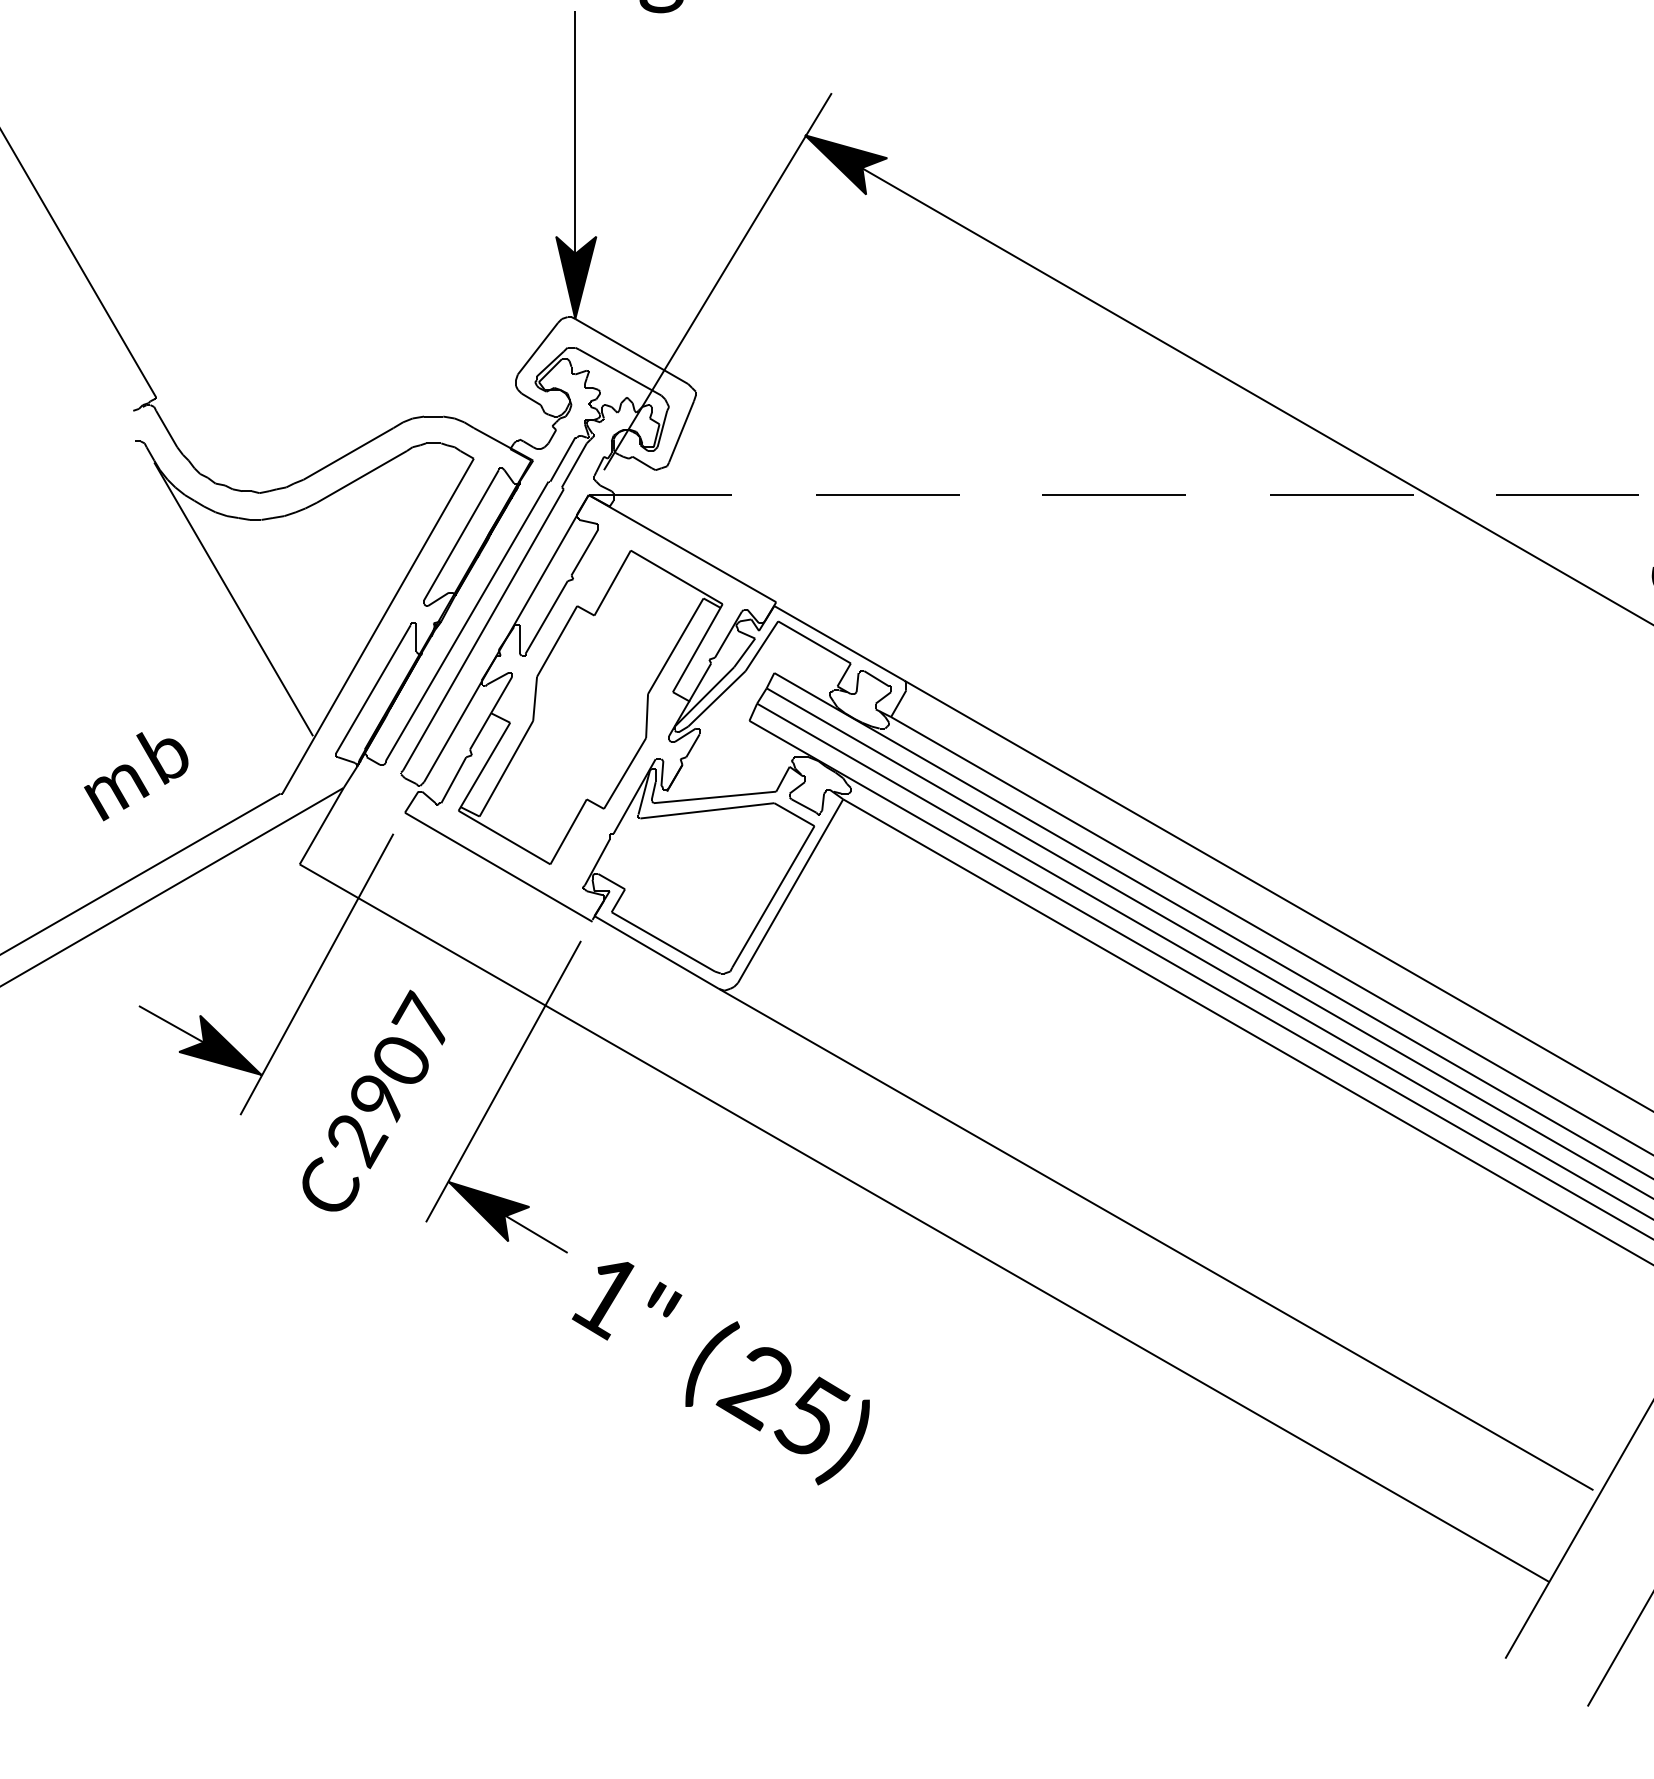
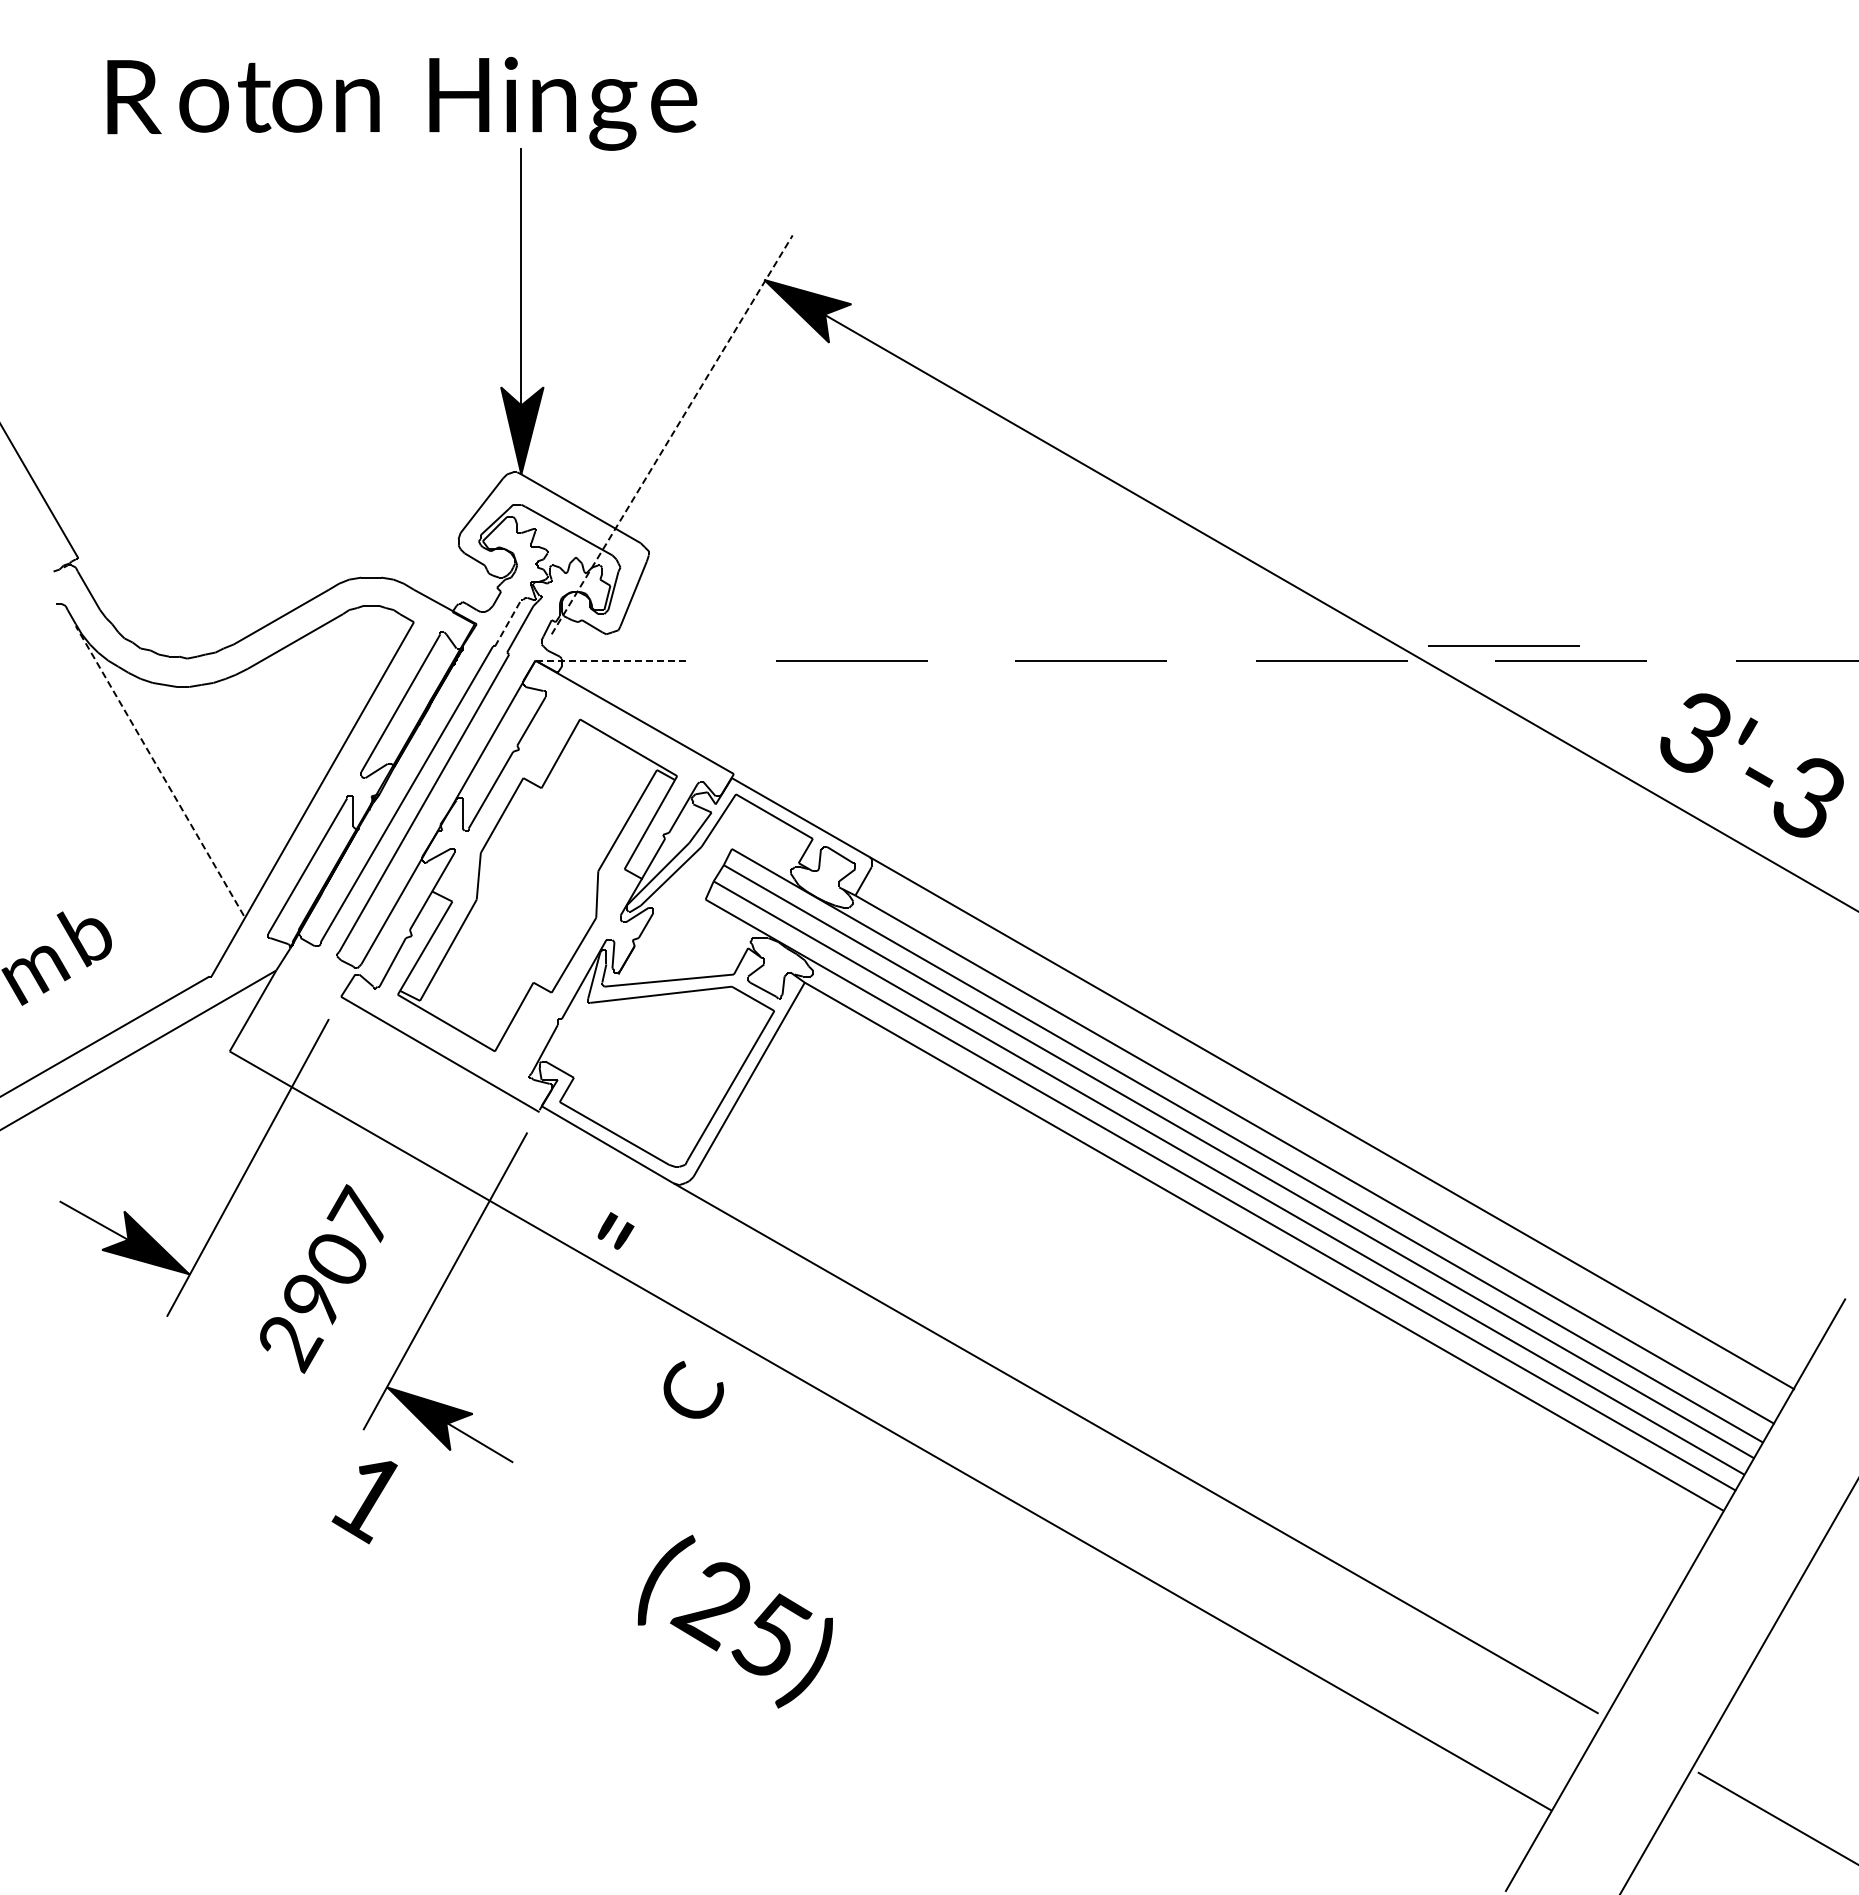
line: (718, 281) -> (672, 434), solid -> dashed
line: (563, 459) -> (508, 623), solid -> dashed
line: (1503, 480) -> (1503, 645), added
line: (660, 494) -> (611, 660), solid -> dashed
line: (233, 598) -> (159, 770), solid -> dashed
text: (330, 1183) -> (693, 1389), moved
text: (664, 1299) -> (615, 1230), moved
text: (602, 1301) -> (364, 1502), moved

